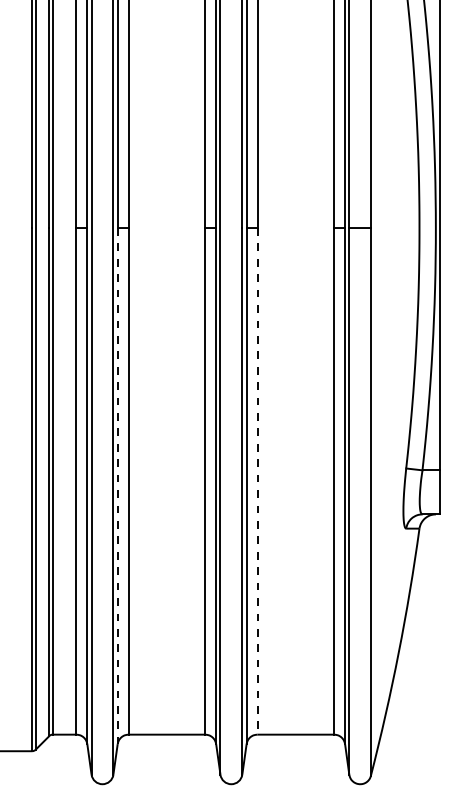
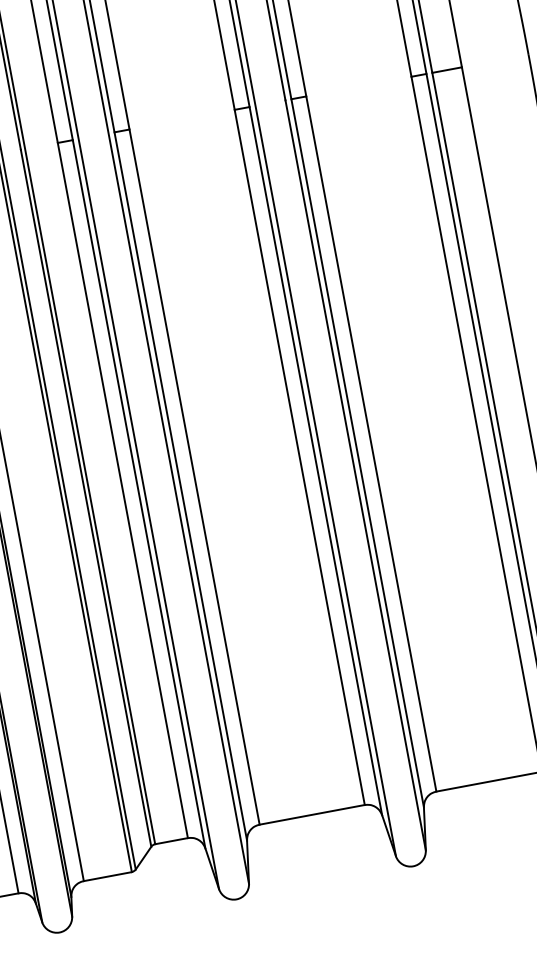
line: (257, 481) -> (371, 444), dashed -> solid
line: (117, 486) -> (180, 487), dashed -> solid

